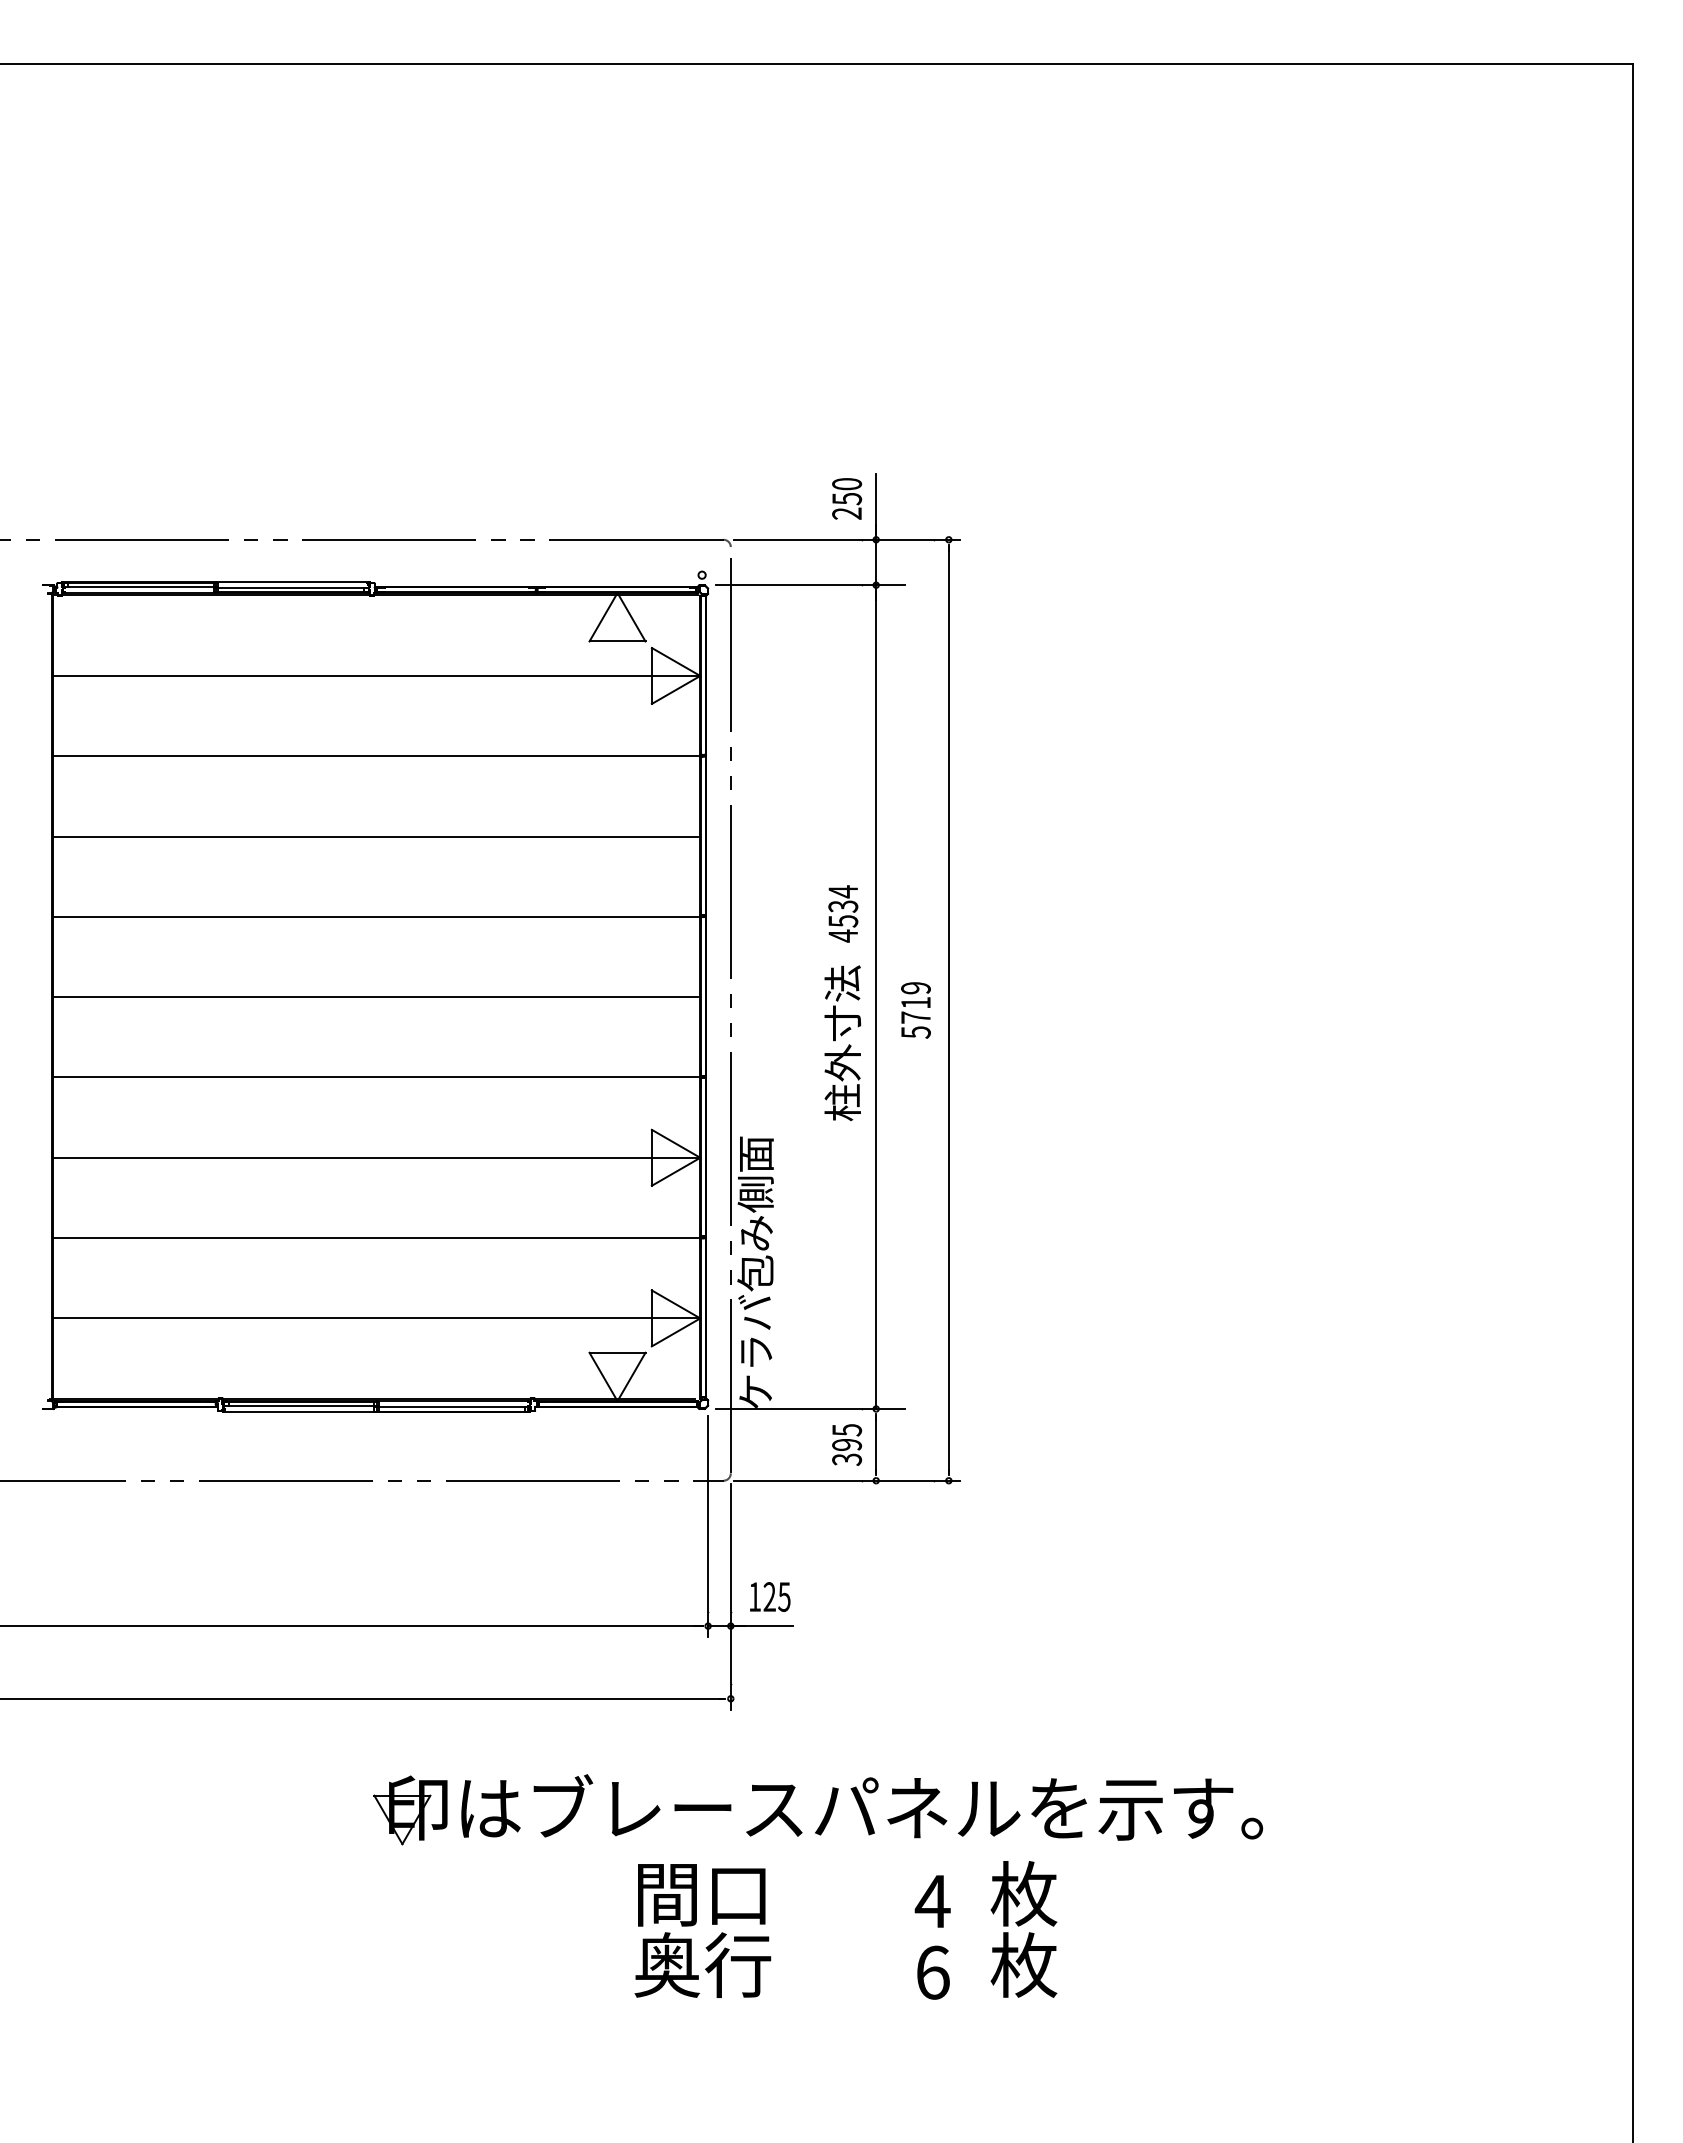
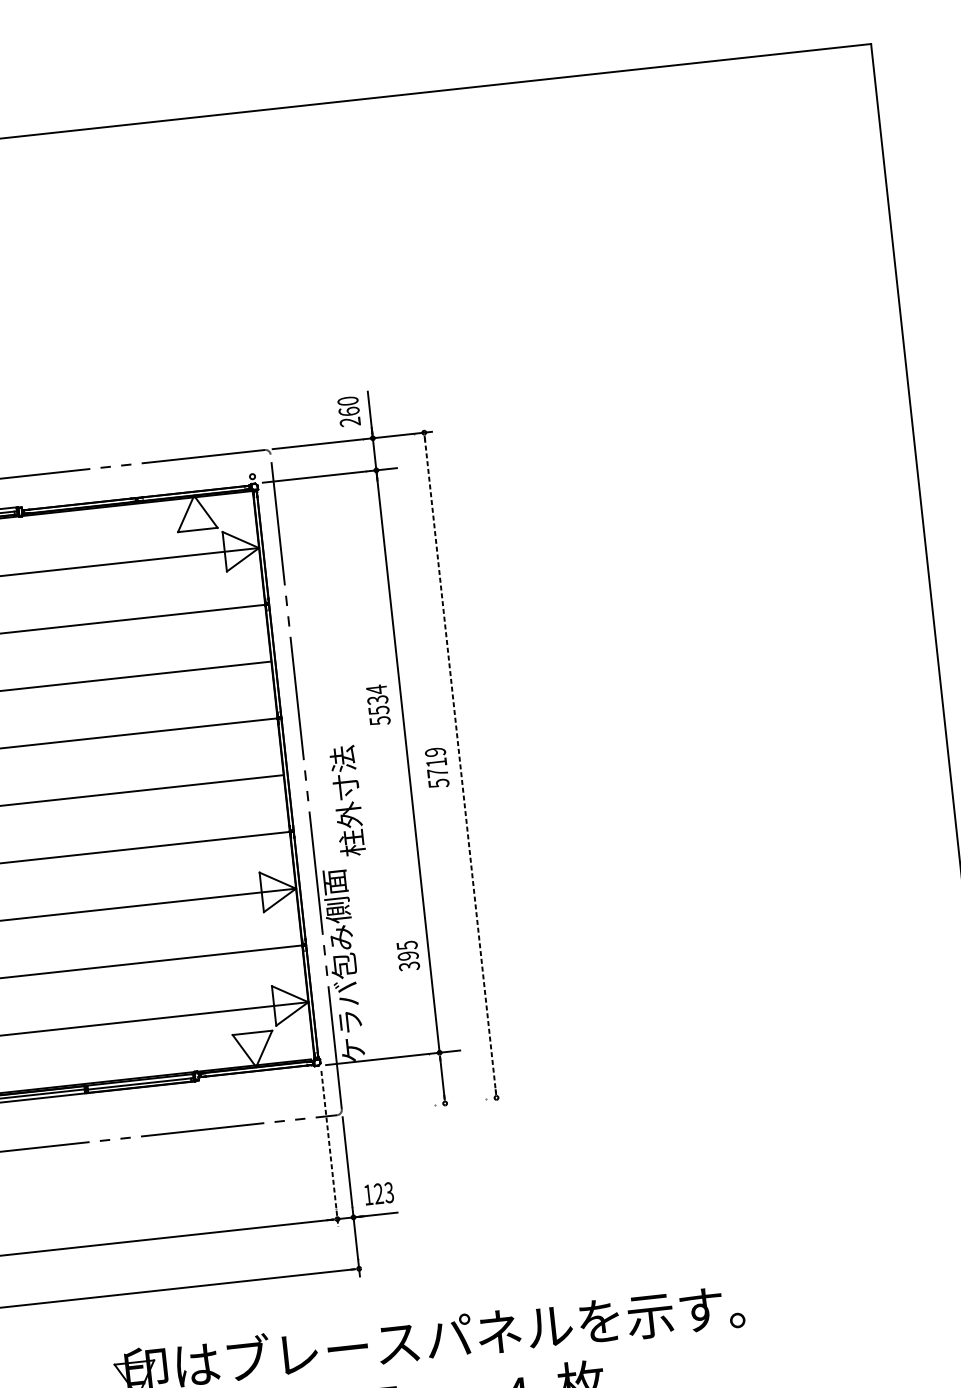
text: (847, 498) -> (349, 411), 250 -> 260
text: (843, 935) -> (380, 720), 4534 -> 5534
line: (948, 1010) -> (460, 765), solid -> dashed
text: (842, 1042) -> (347, 800), moved
text: (847, 1444) -> (408, 955), moved
line: (846, 1480) -> (424, 1105), removed
line: (708, 1527) -> (330, 1149), solid -> dashed
text: (784, 1596) -> (389, 1192), 125 -> 123

